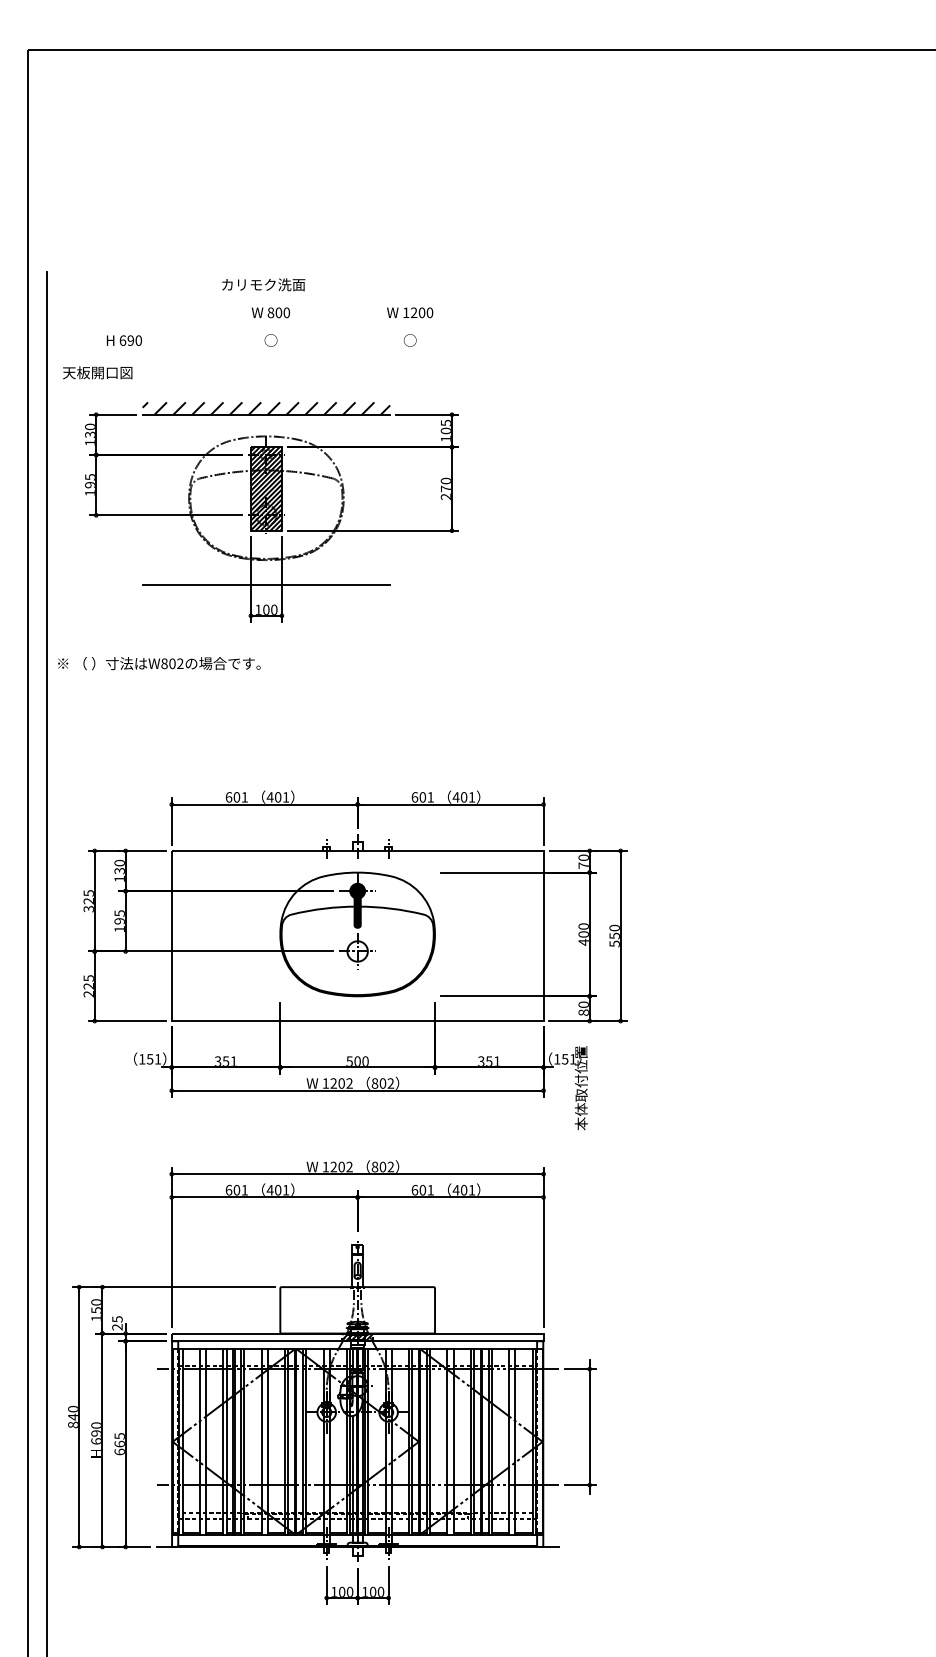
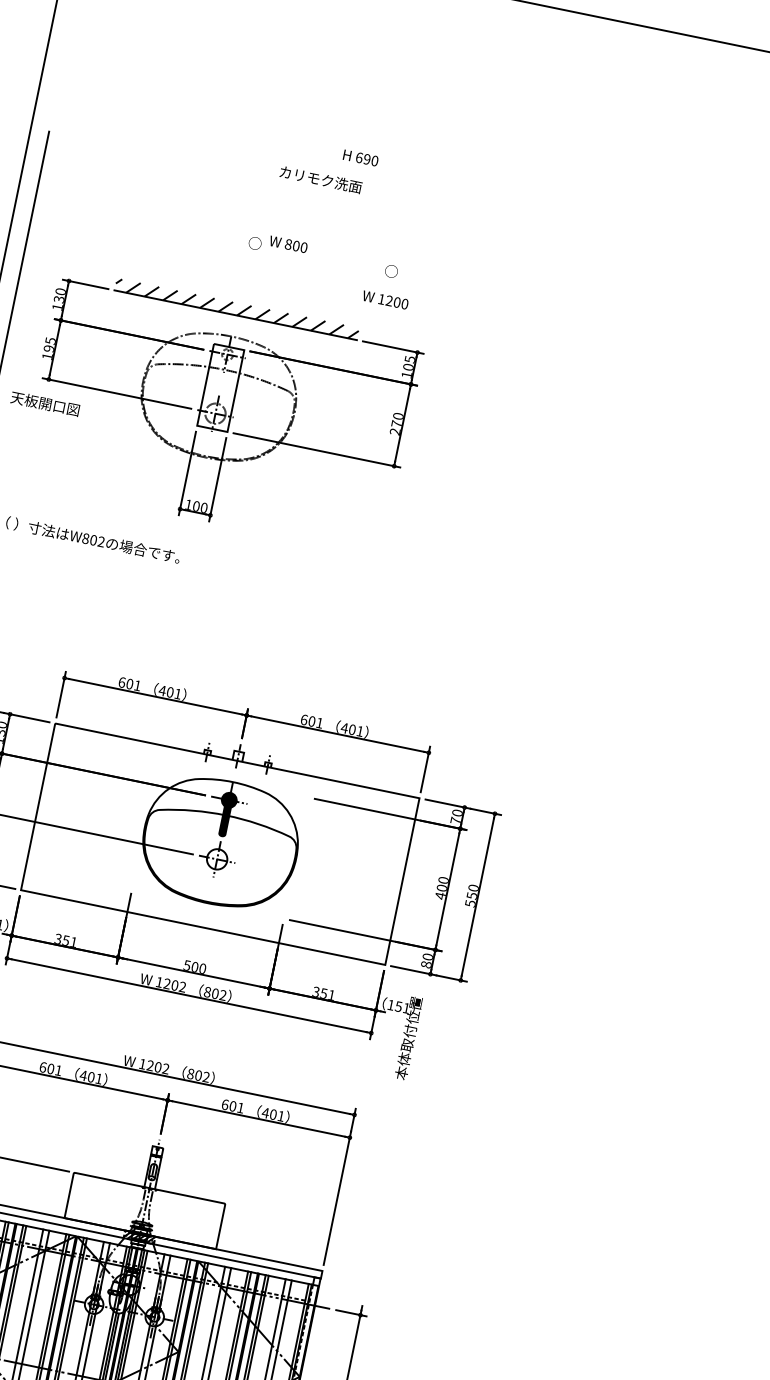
text: (263, 284) -> (320, 179), moved
text: (270, 312) -> (288, 244), moved
text: (410, 312) -> (385, 299), moved
text: (123, 340) -> (359, 157), moved
text: (97, 372) -> (45, 403), moved
hatch: (265, 488) -> (219, 387), removed
line: (266, 584) -> (201, 481), removed

